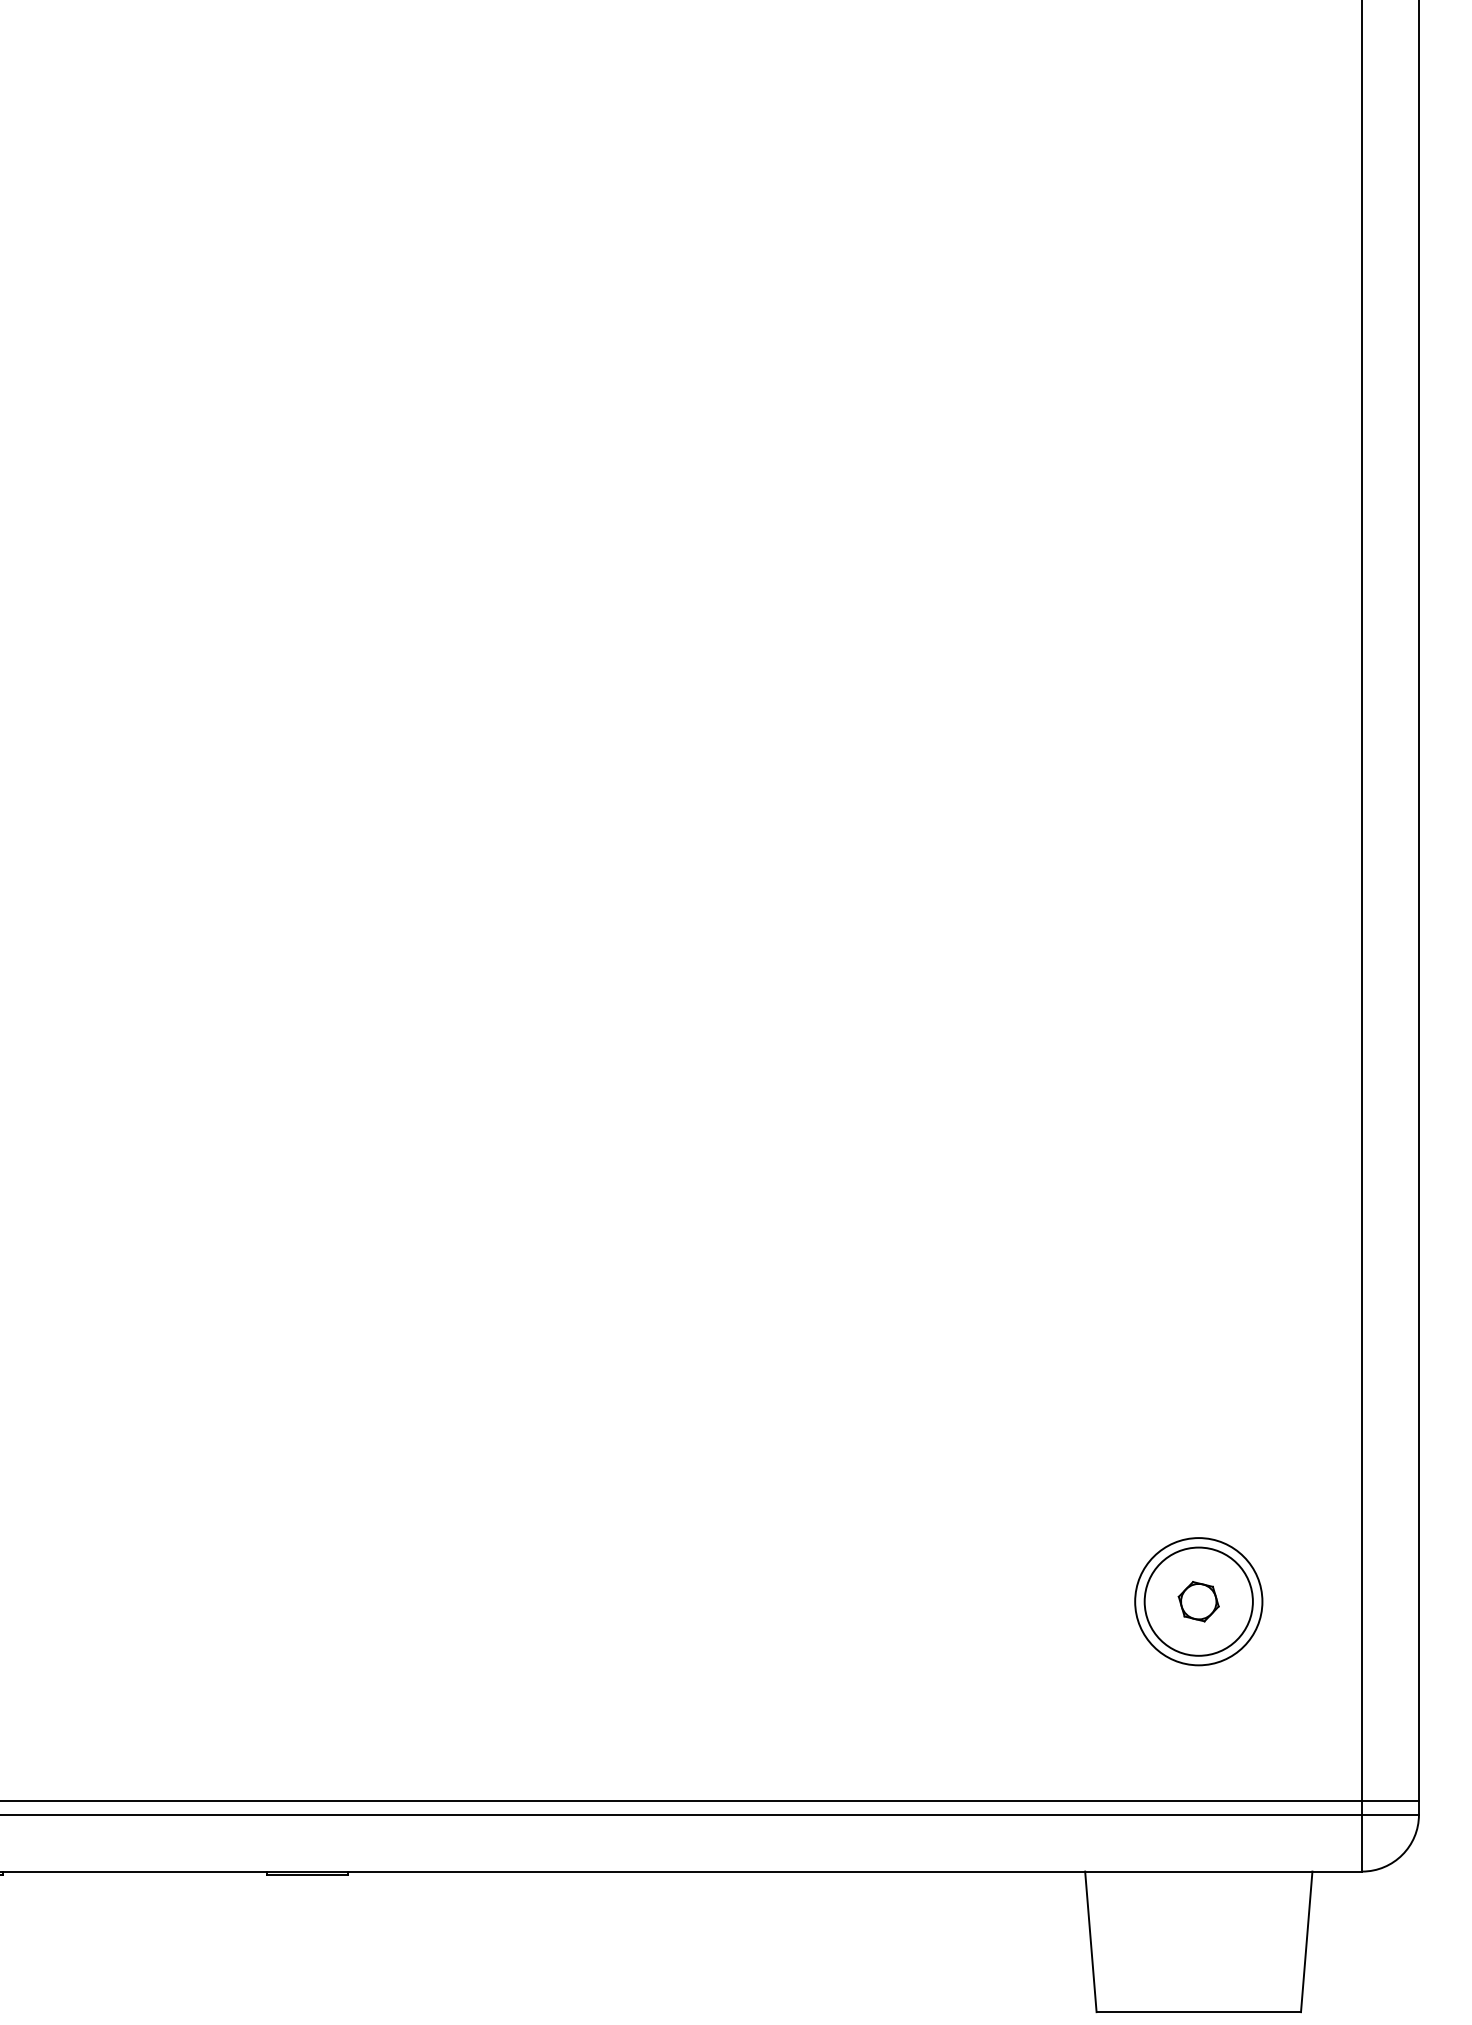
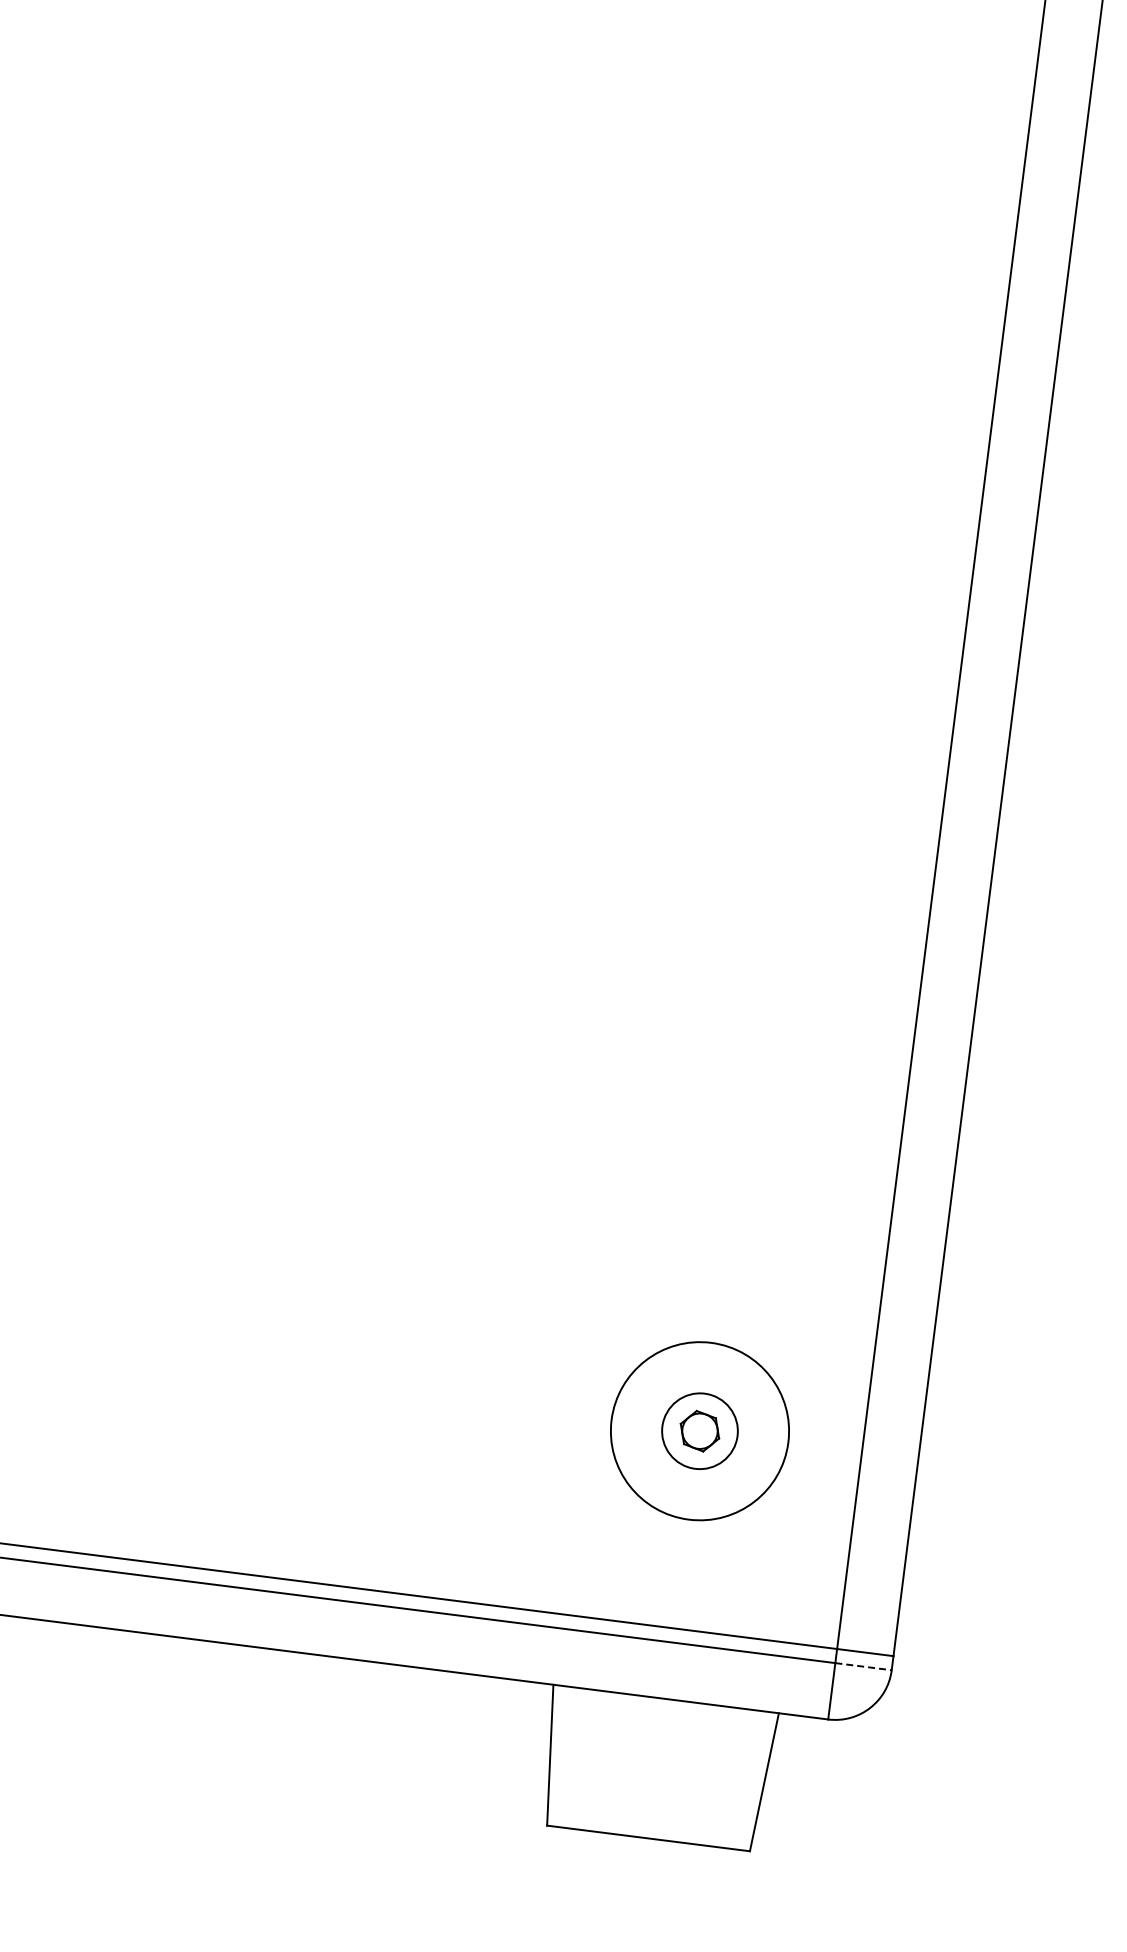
circle: (1198, 1601) -> (699, 1431), size x0.7
circle: (1198, 1601) -> (699, 1431), size x1.4
line: (1391, 1814) -> (864, 1666), solid -> dashed

